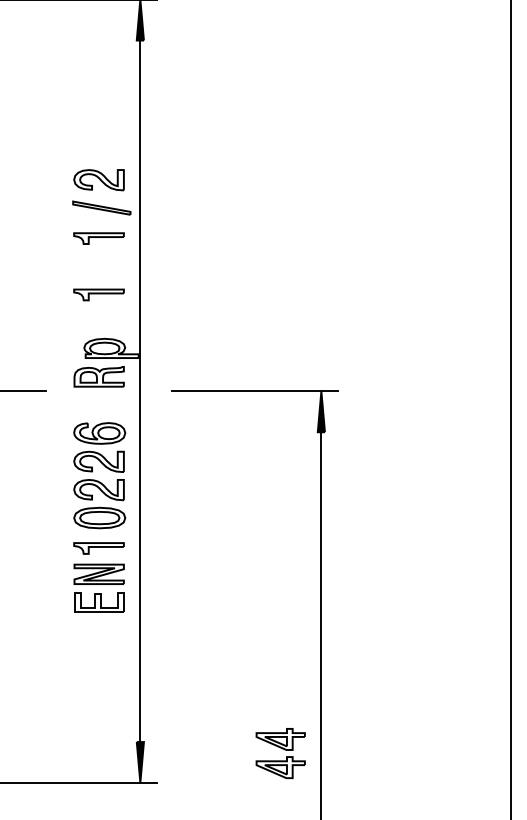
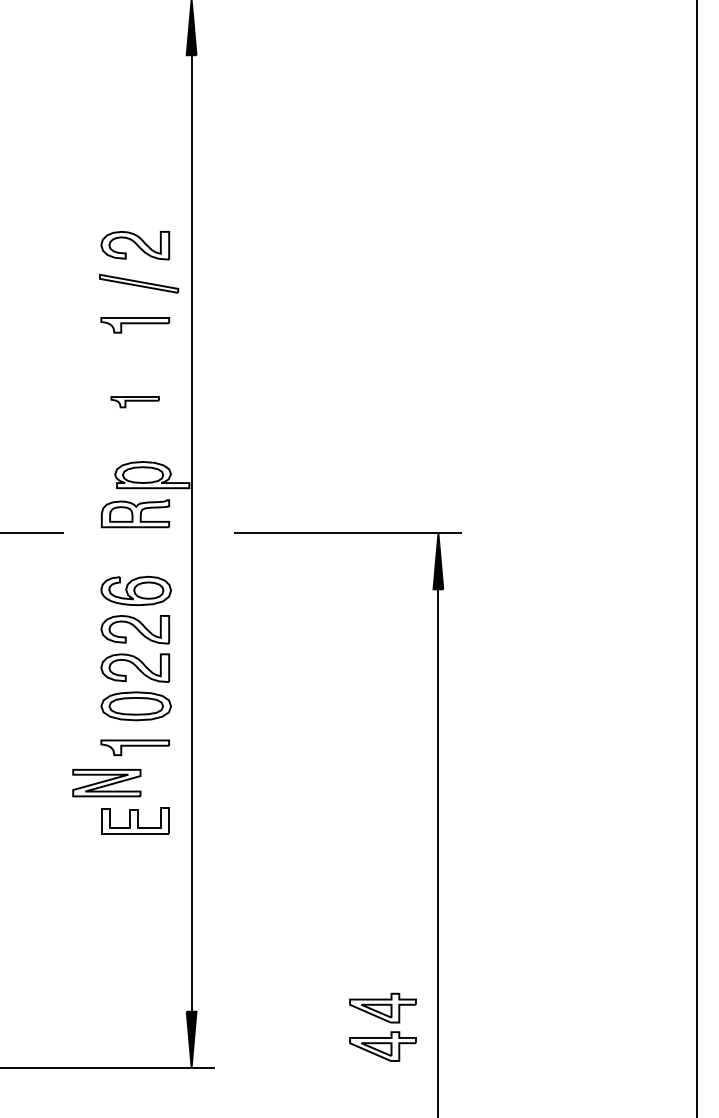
part: (98, 294) -> (134, 401), size x0.7
part: (98, 573) -> (105, 781), moved

